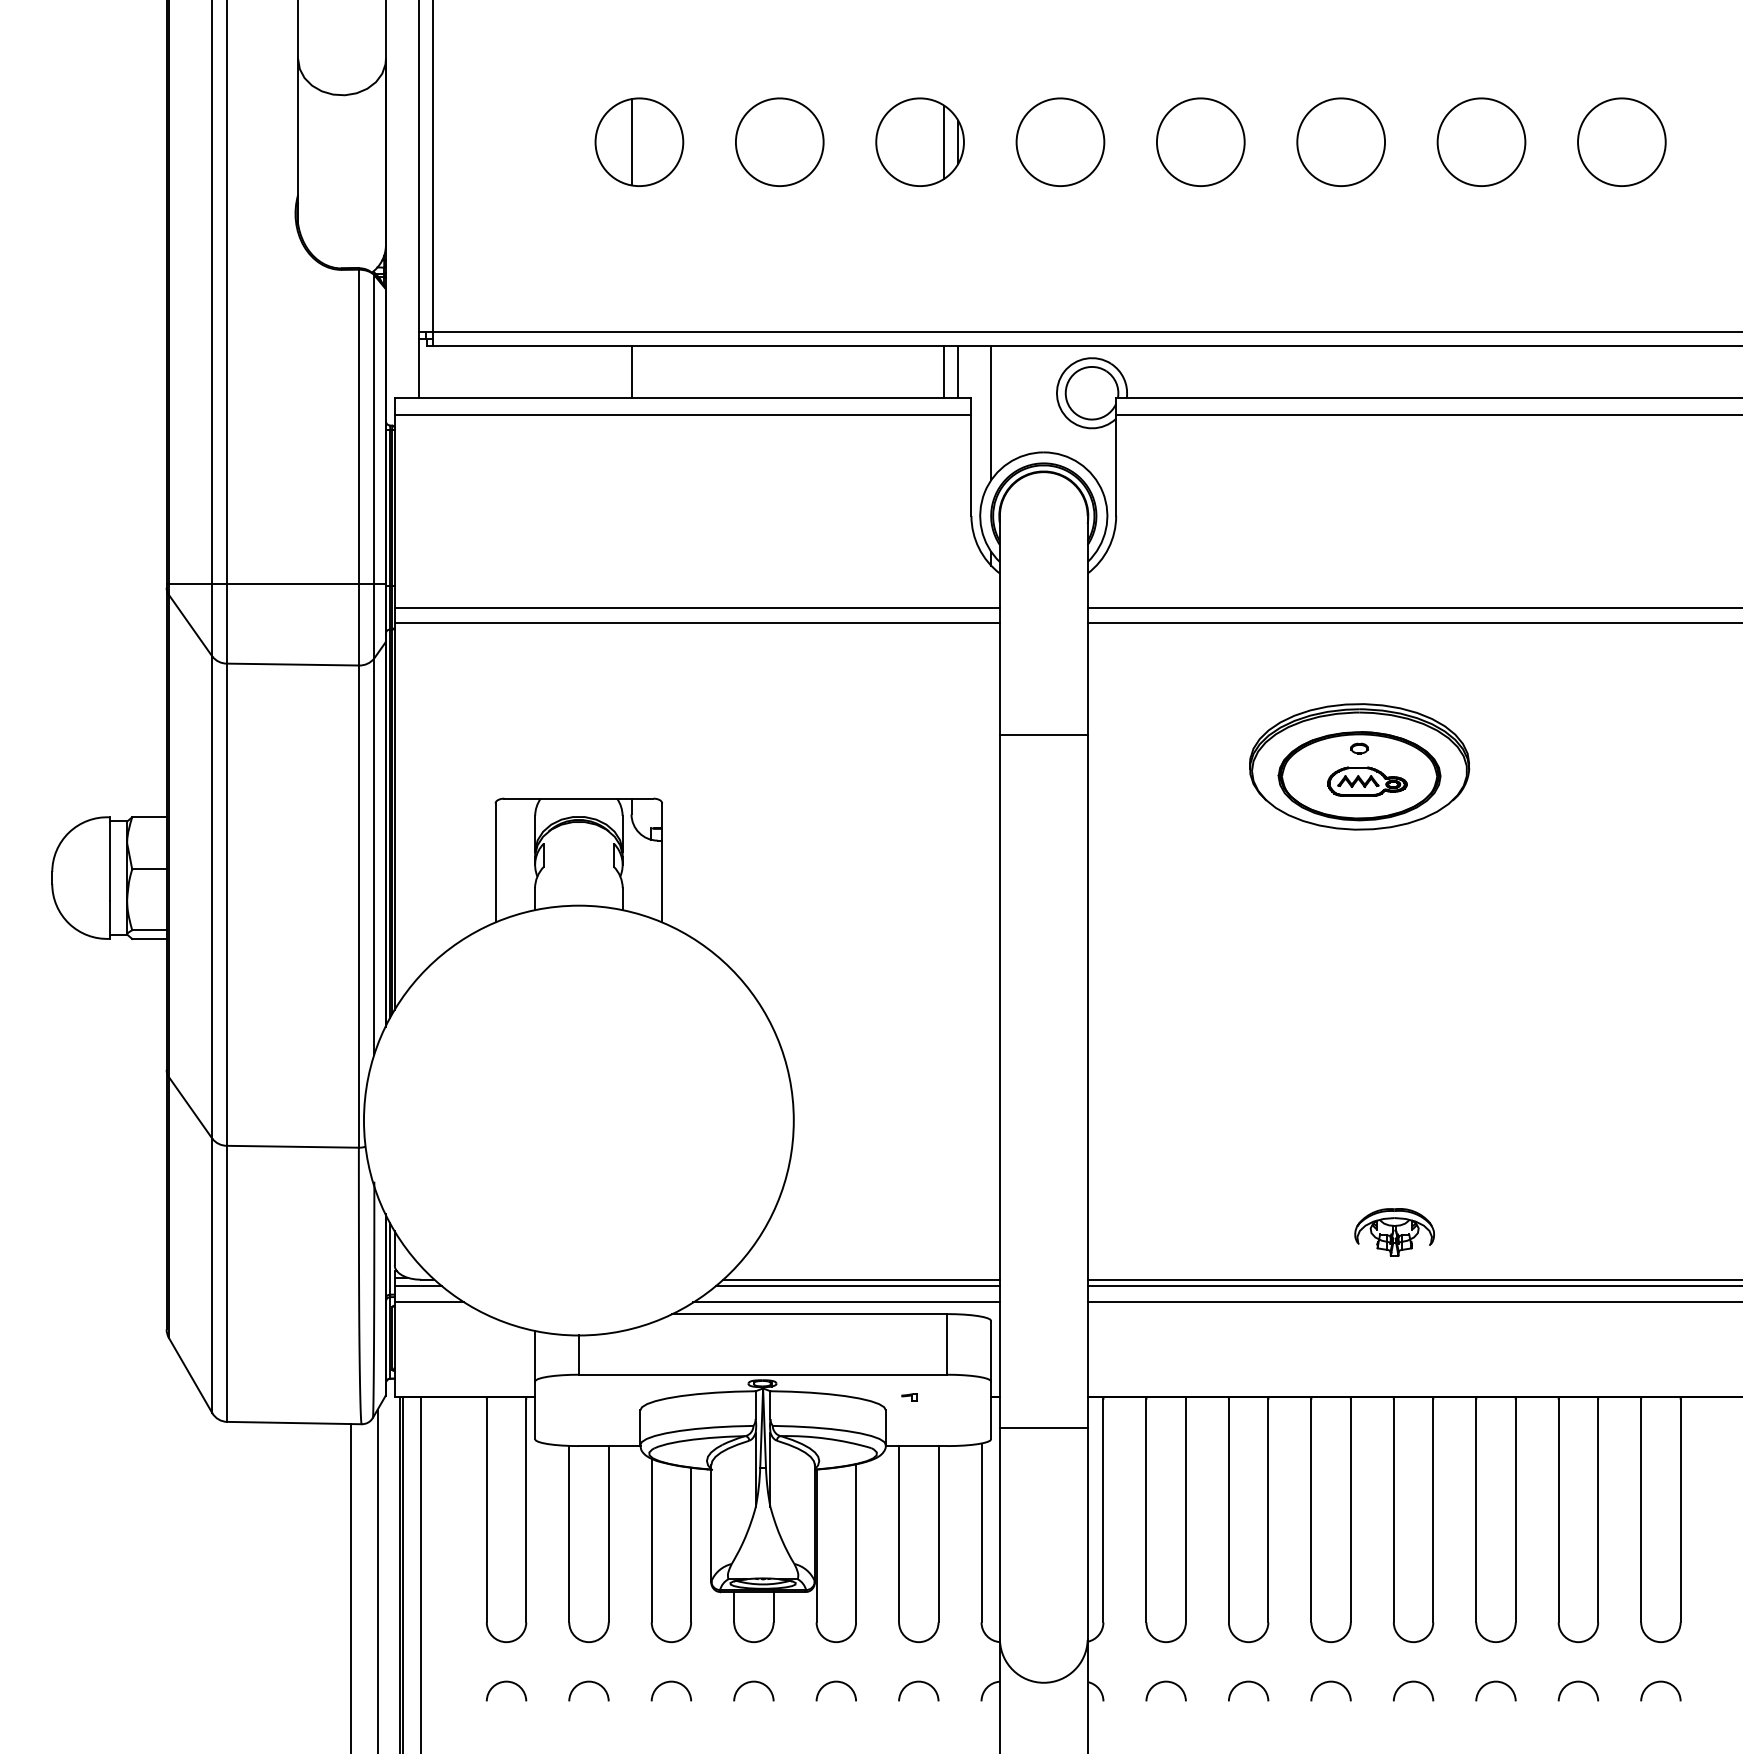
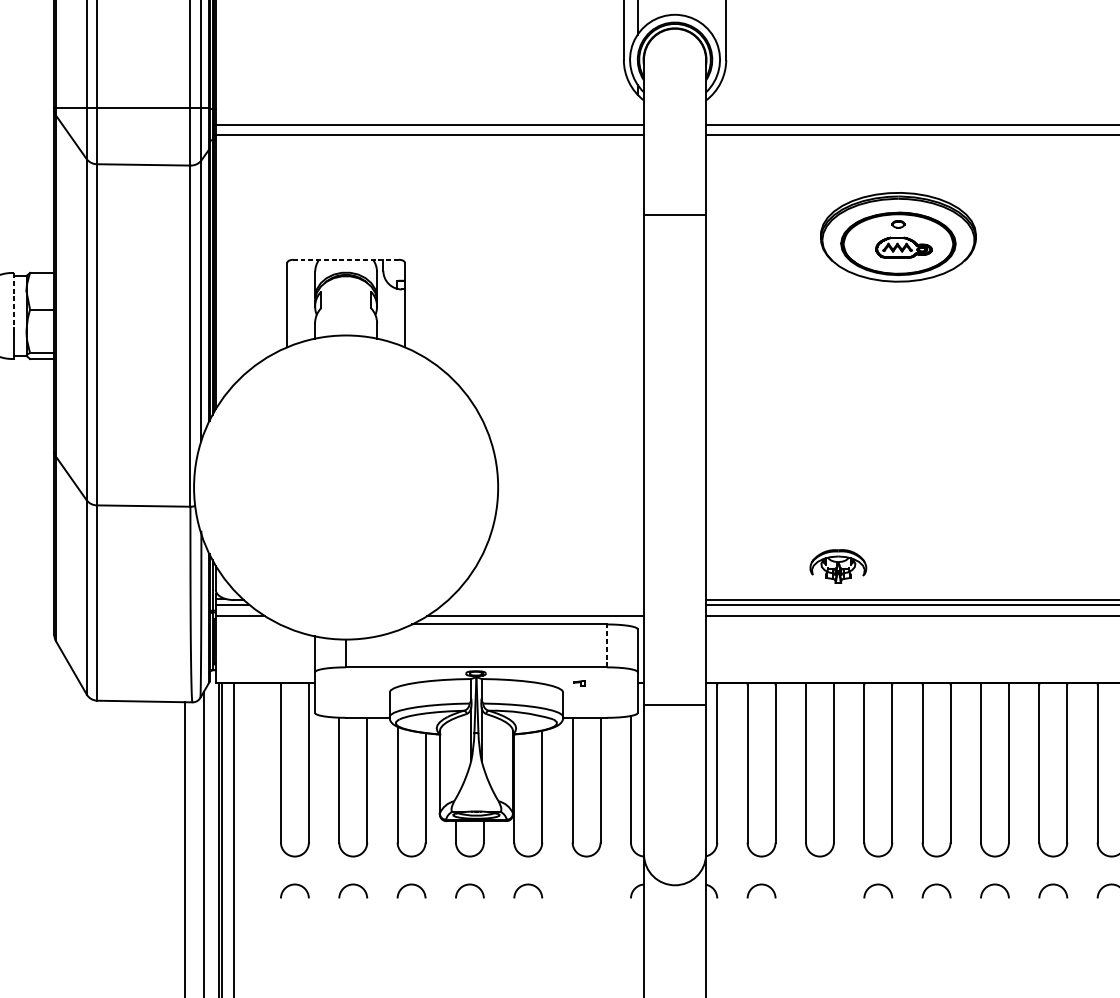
line: (578, 798) -> (345, 259), solid -> dashed
line: (109, 859) -> (14, 302), solid -> dashed
part: (1394, 1232) -> (838, 566), moved
line: (861, 1279) -> (546, 599), removed
line: (857, 1286) -> (543, 604), removed
line: (947, 1343) -> (606, 645), solid -> dashed
arc: (918, 1682) -> (586, 885), removed
arc: (1248, 1682) -> (819, 885), removed

